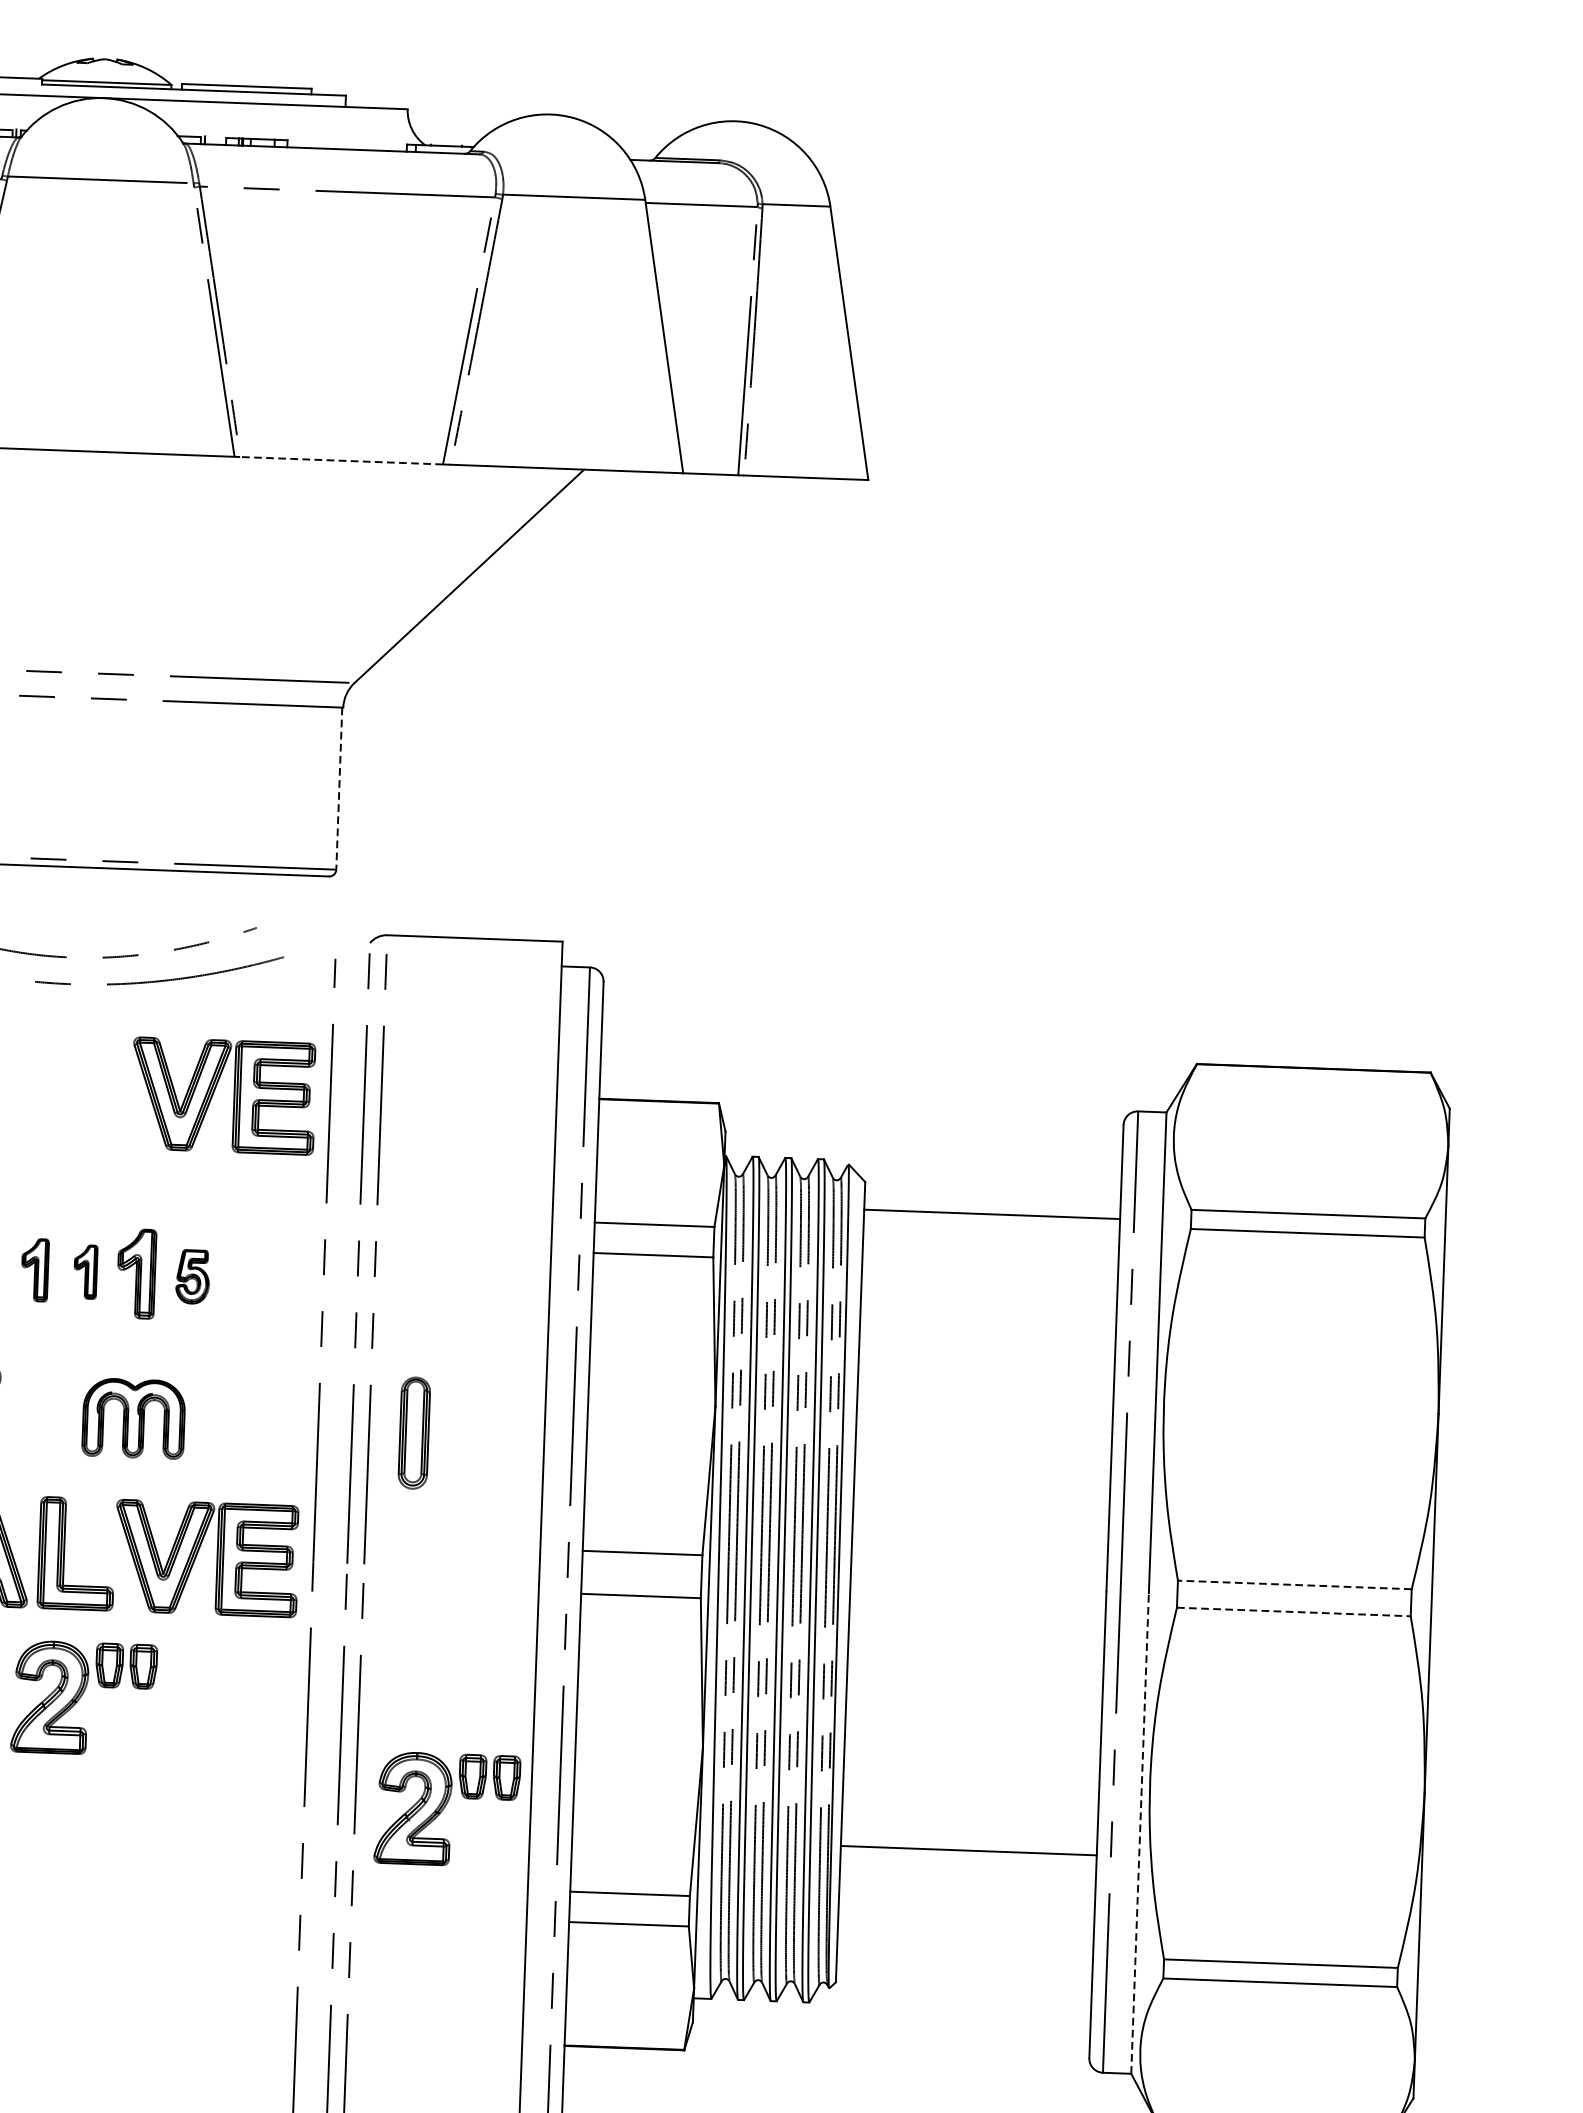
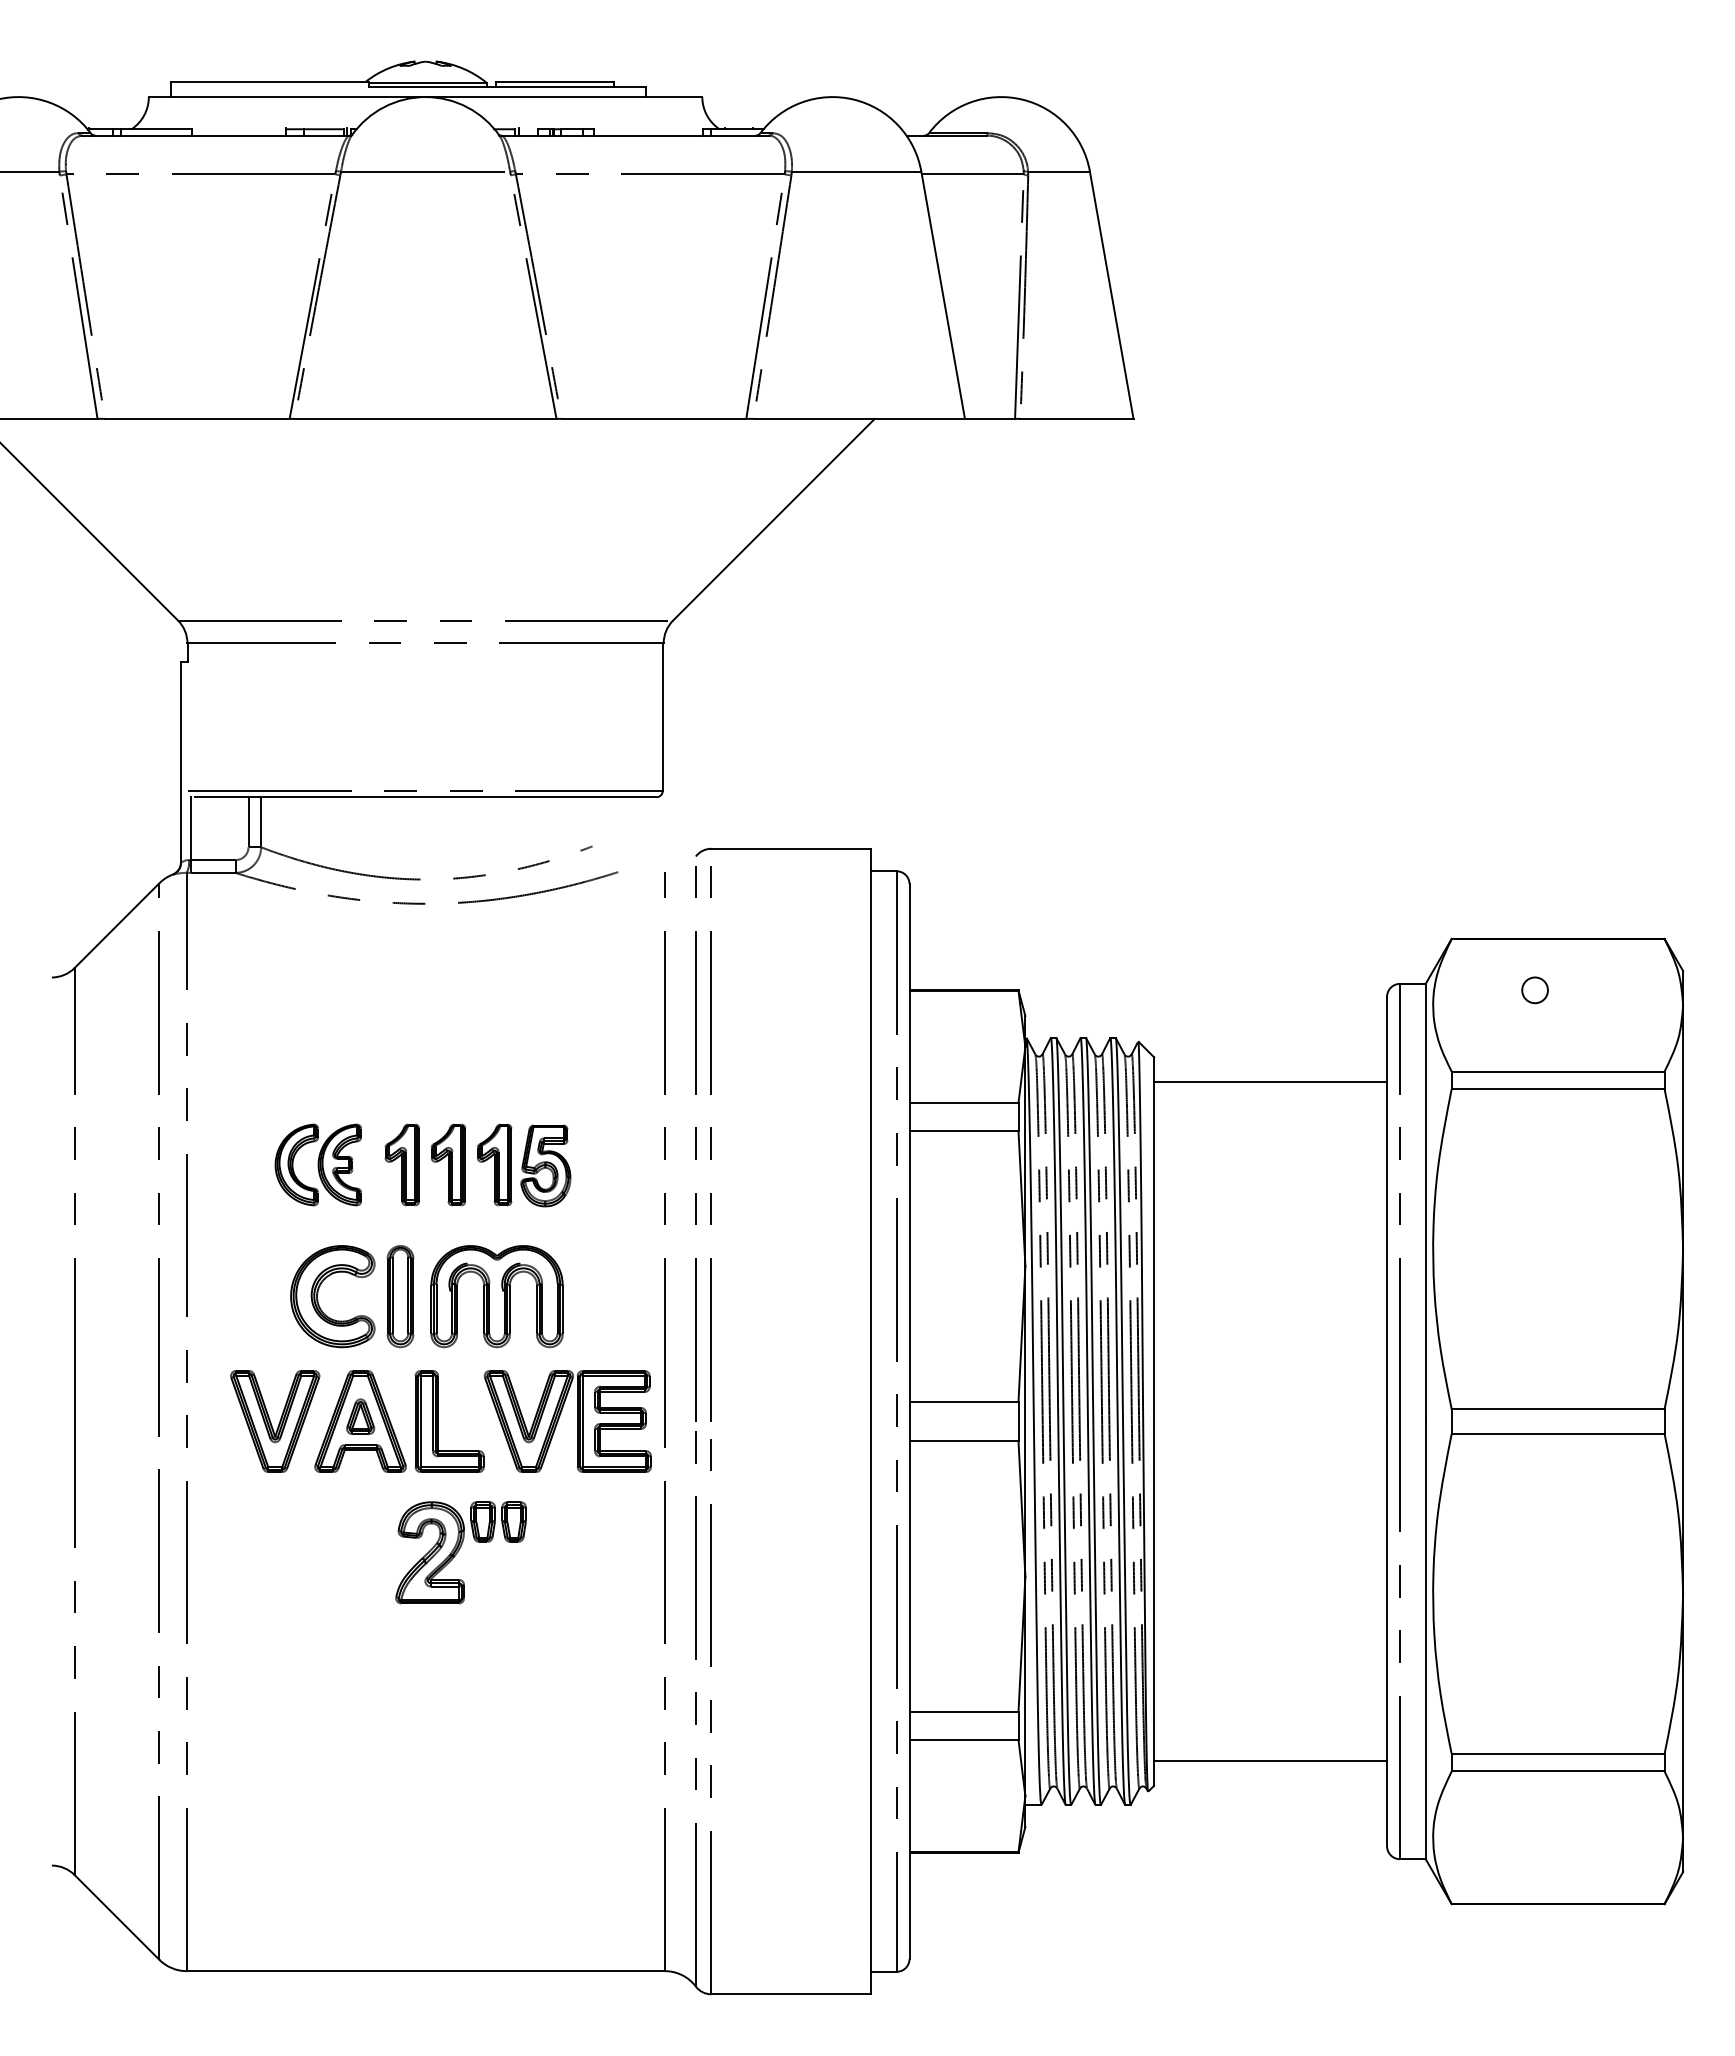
line: (341, 460) -> (653, 418), dashed -> solid
line: (338, 789) -> (662, 717), dashed -> solid
part: (214, 1093) -> (559, 998), removed
circle: (1285, 1124) -> (1534, 990), added
part: (34, 1269) -> (401, 1164), size x1.43
part: (84, 1271) -> (447, 1164), size x1.67
part: (192, 1276) -> (545, 1165), size x1.67
part: (133, 1418) -> (496, 1296), size x1.43
part: (414, 1433) -> (400, 1296), moved
line: (1294, 1585) -> (1557, 1409), dashed -> solid
line: (1294, 1611) -> (1558, 1433), dashed -> solid
part: (446, 1809) -> (794, 1641), removed
line: (1139, 1833) -> (1425, 1640), dashed -> solid
line: (968, 1850) -> (1270, 1760), moved

